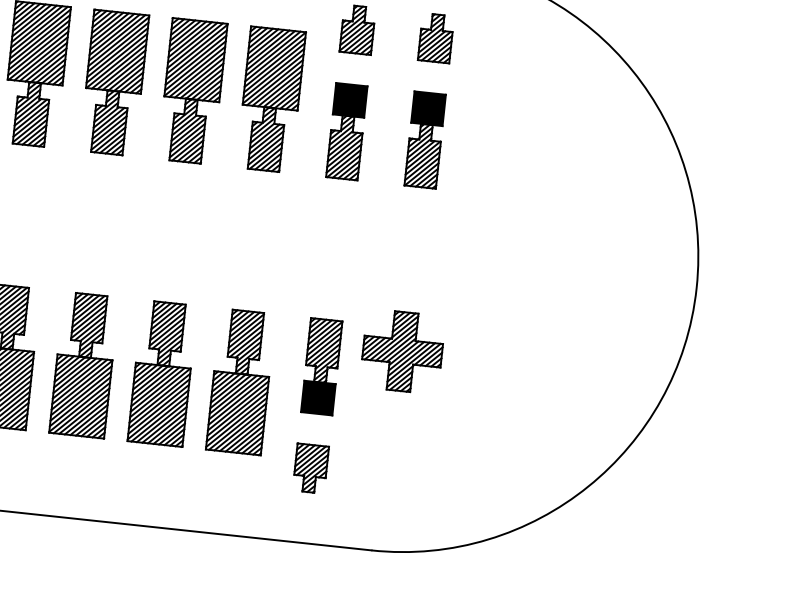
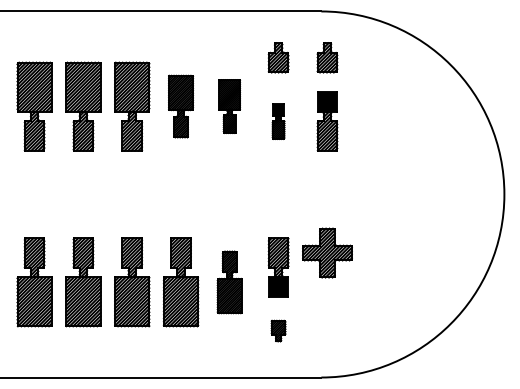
part: (191, 91) -> (180, 106), size x0.7
part: (270, 99) -> (229, 106), size x0.6
part: (346, 132) -> (278, 121), size x0.6
part: (240, 382) -> (229, 282), size x0.7
part: (310, 467) -> (278, 330), size x0.7

